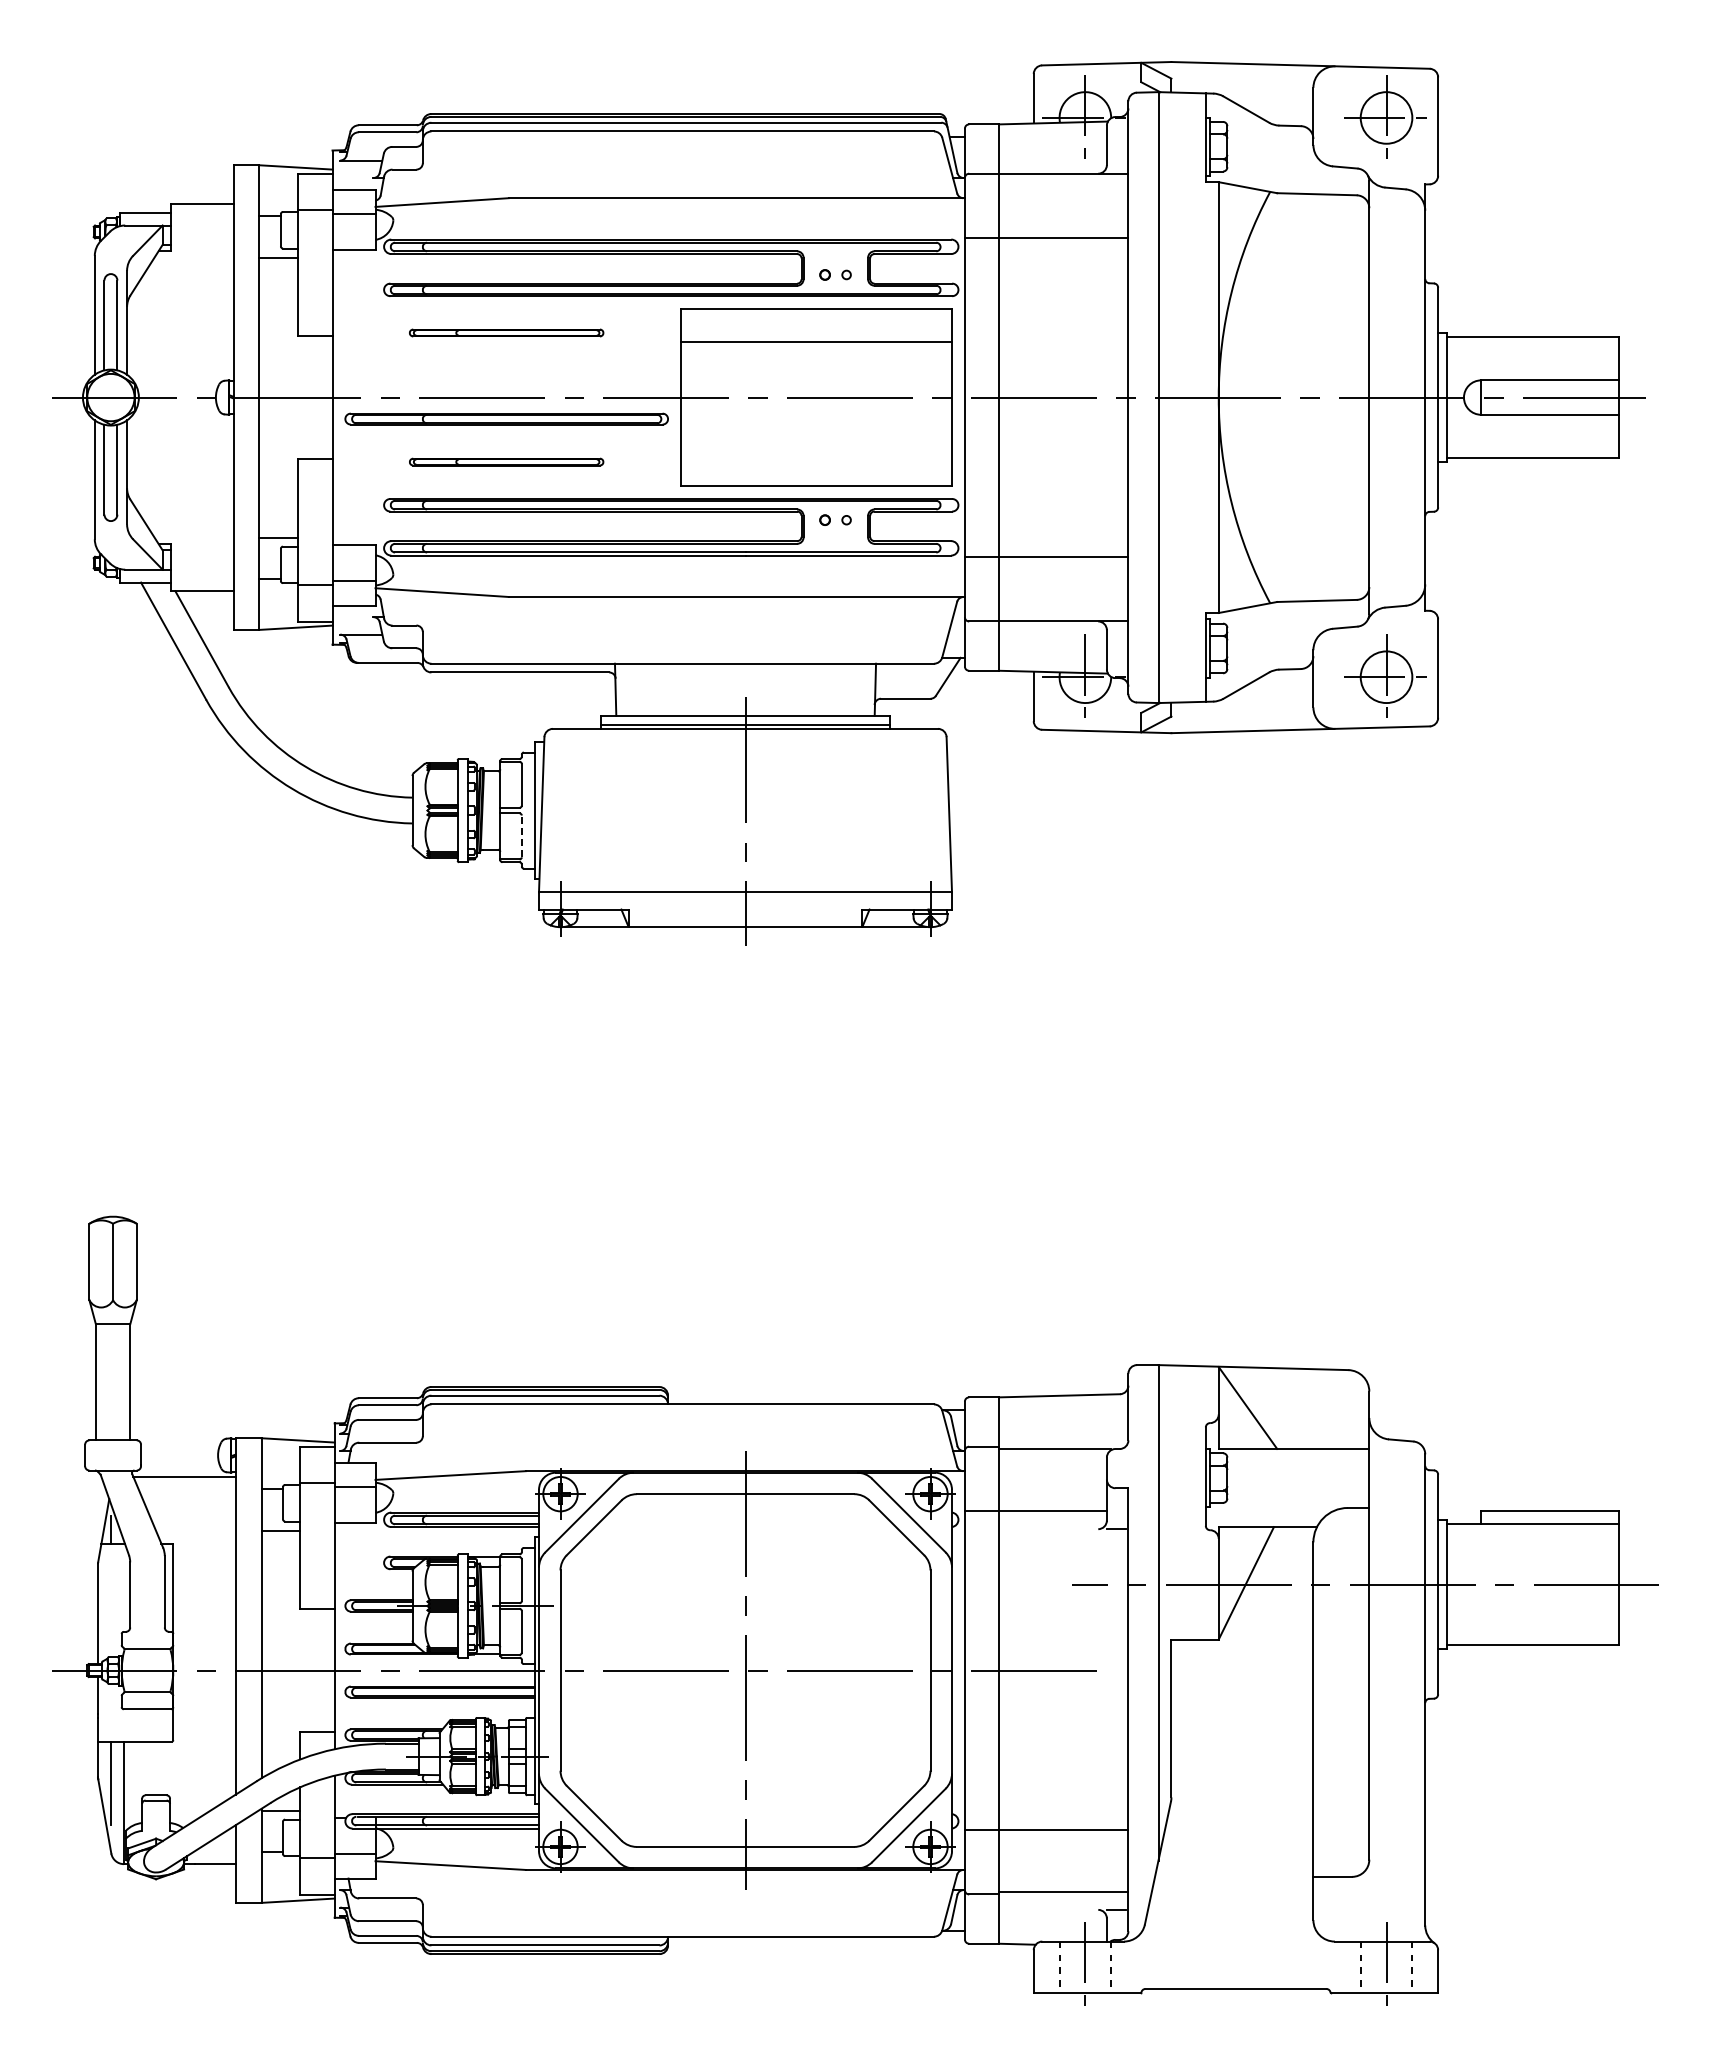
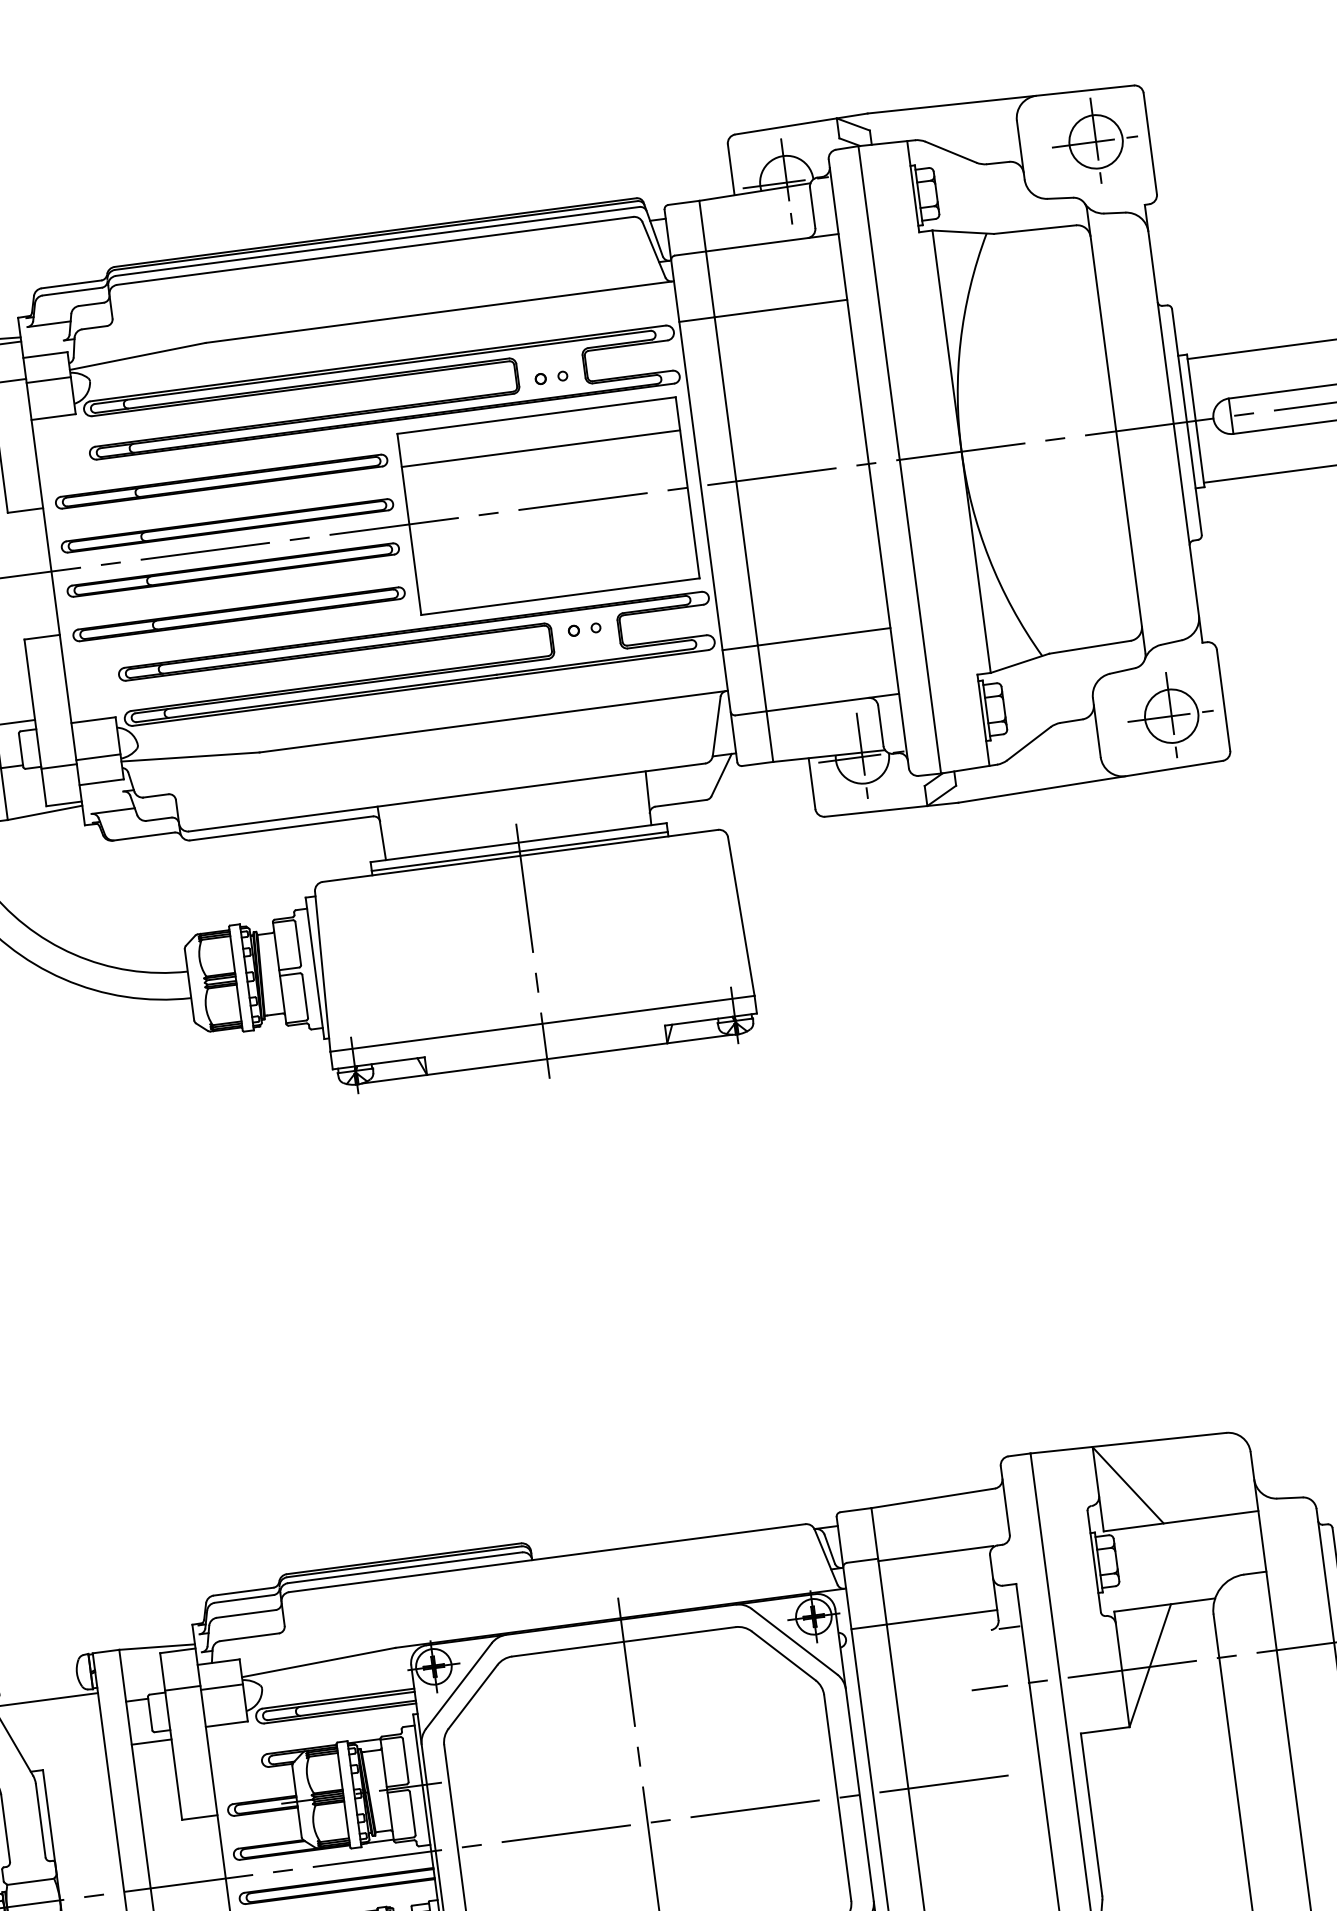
part: (506, 332) -> (221, 481), size x1.67
part: (506, 375) -> (227, 525), added
part: (506, 461) -> (238, 613), size x1.67
line: (521, 836) -> (304, 996), dashed -> solid

